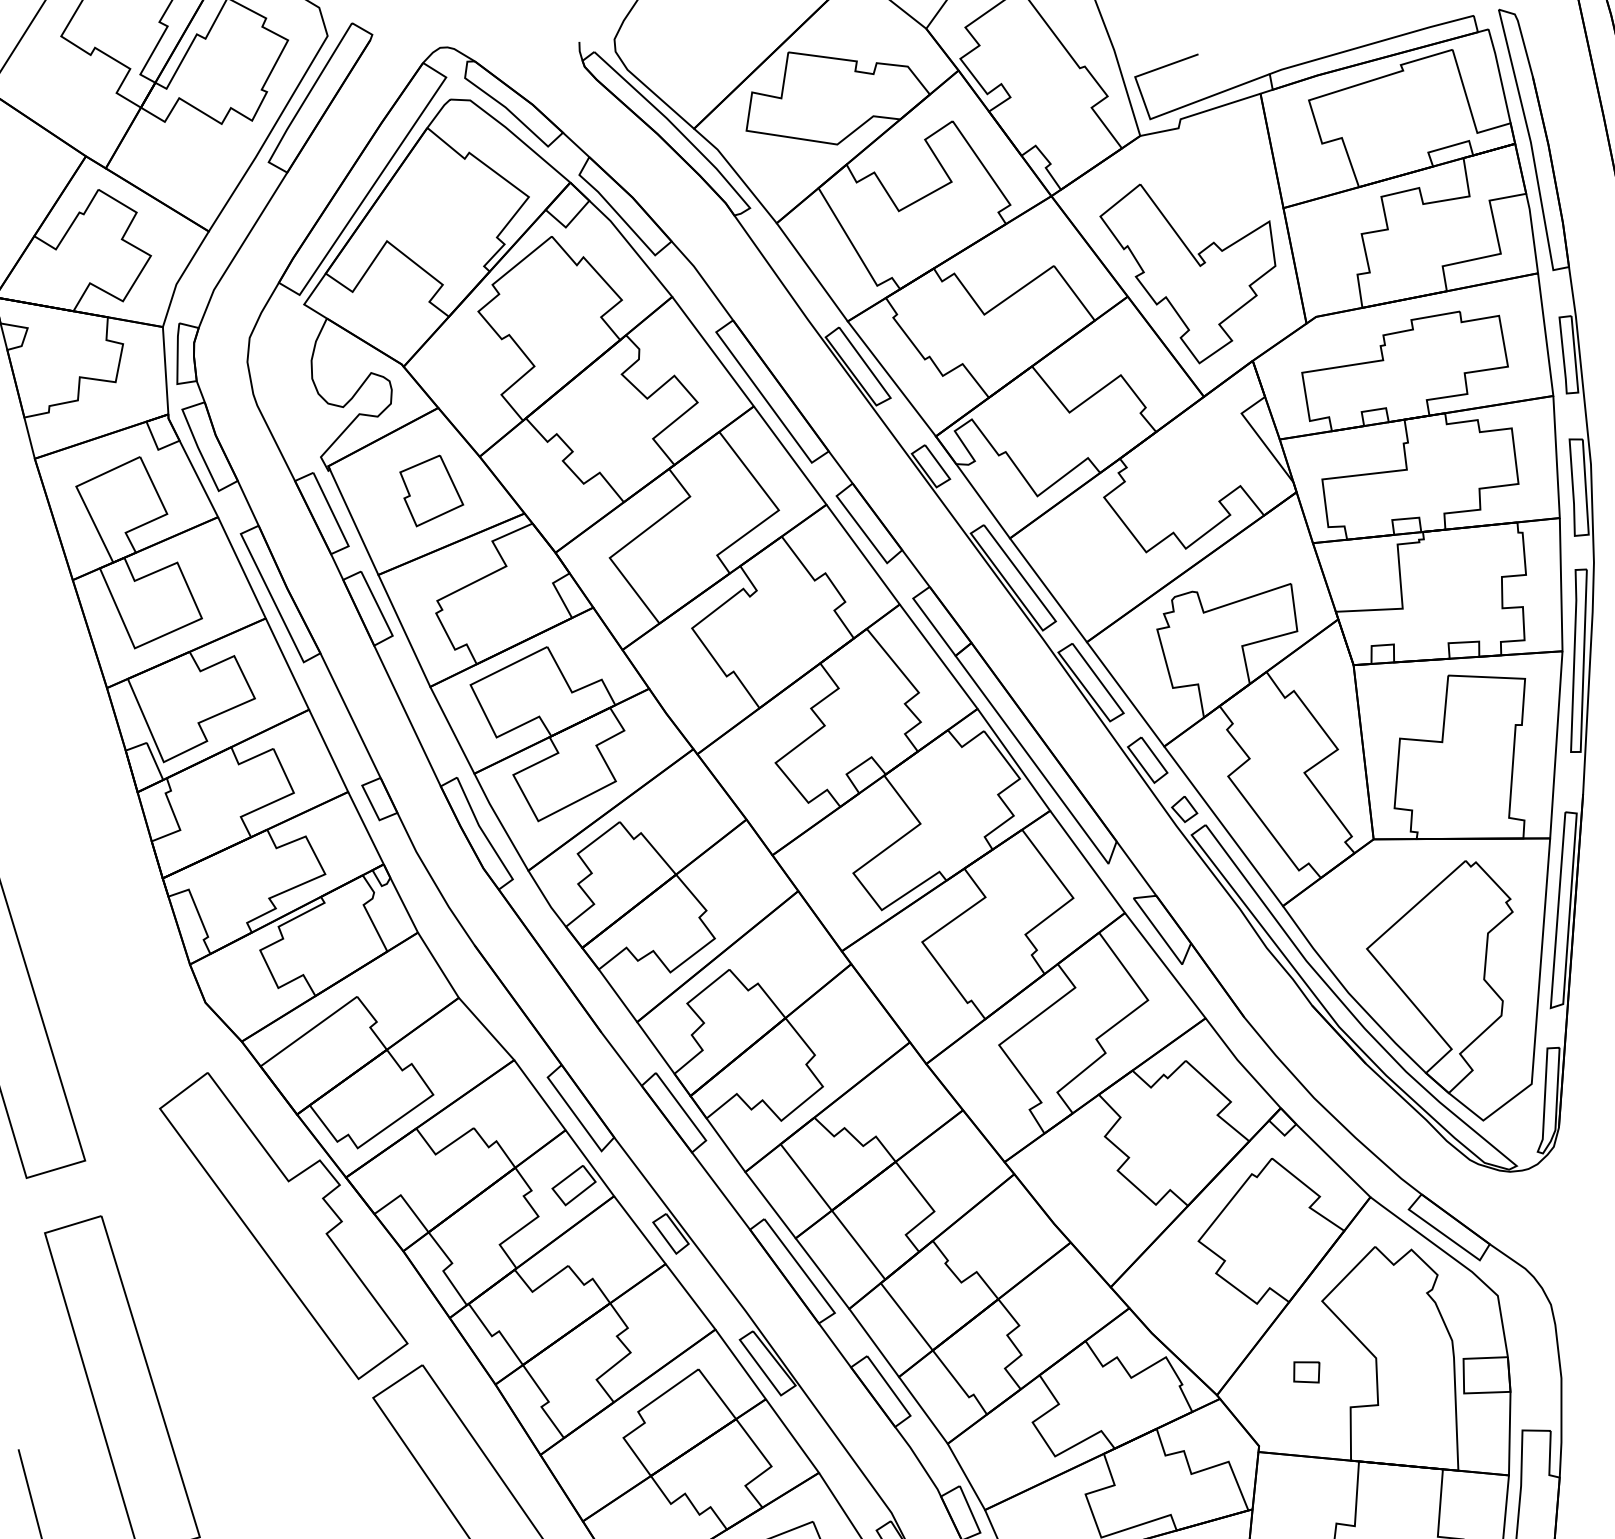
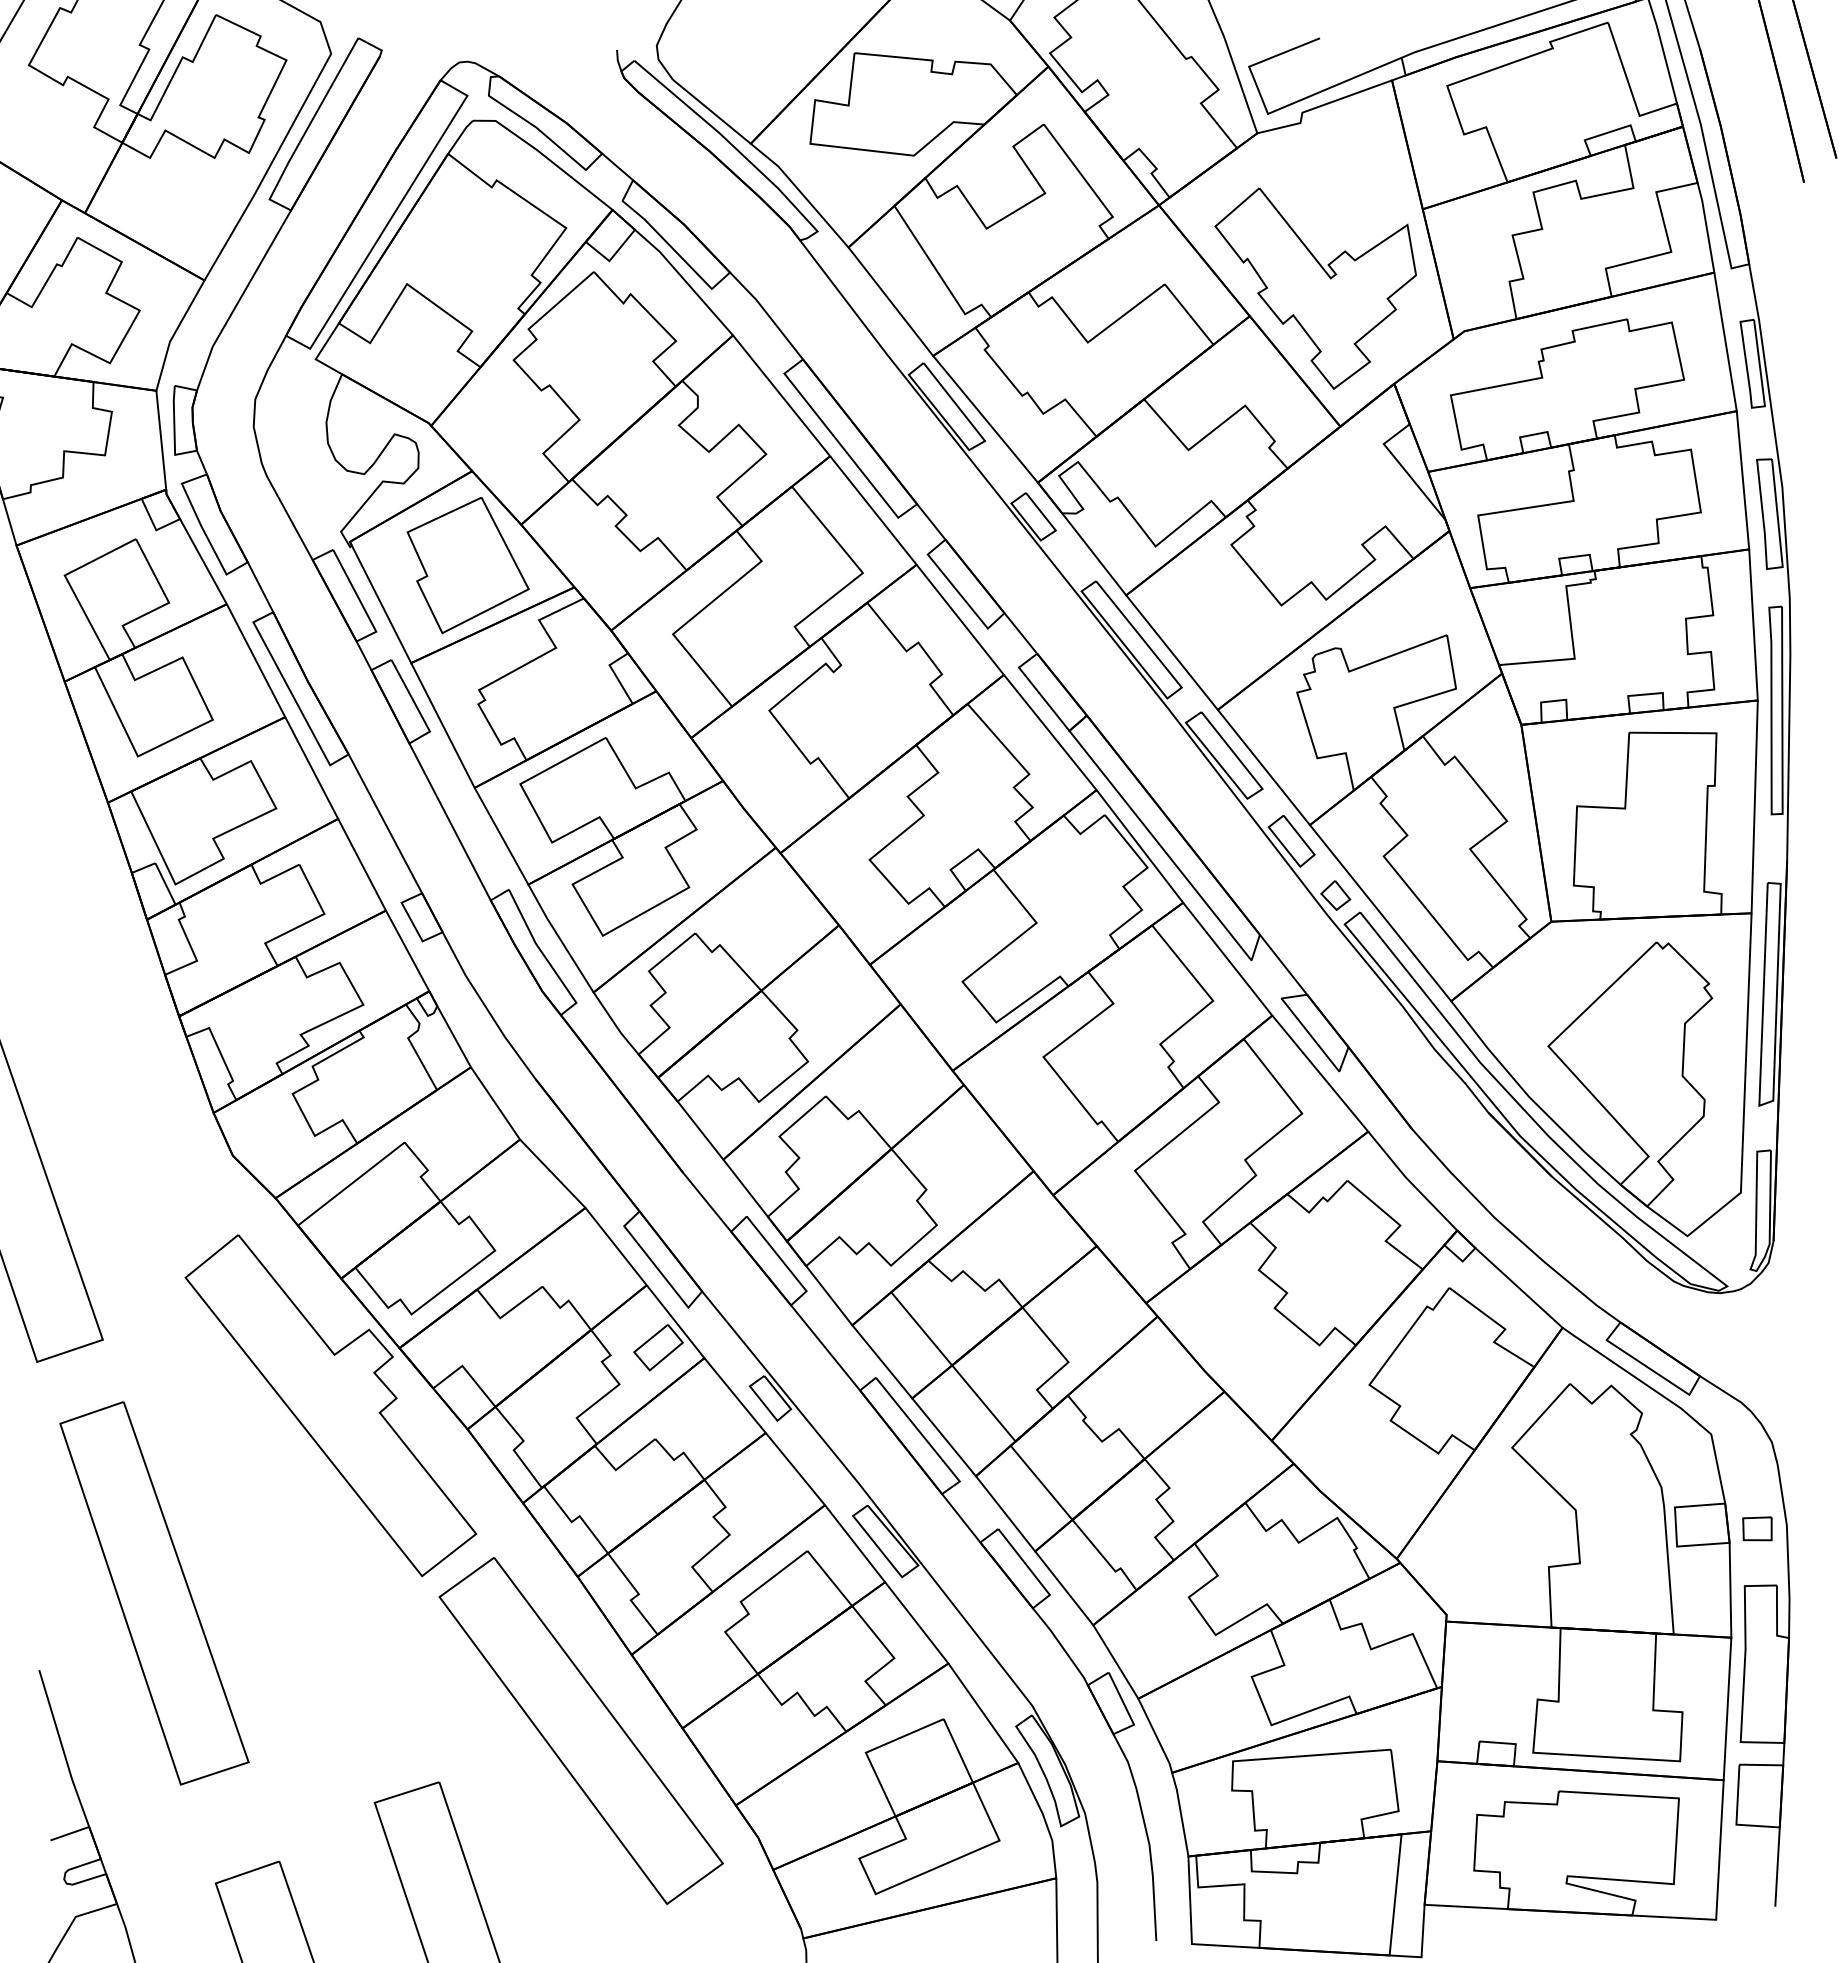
part: (431, 490) -> (467, 565), size x1.67
part: (1306, 1371) -> (1757, 1528), moved

